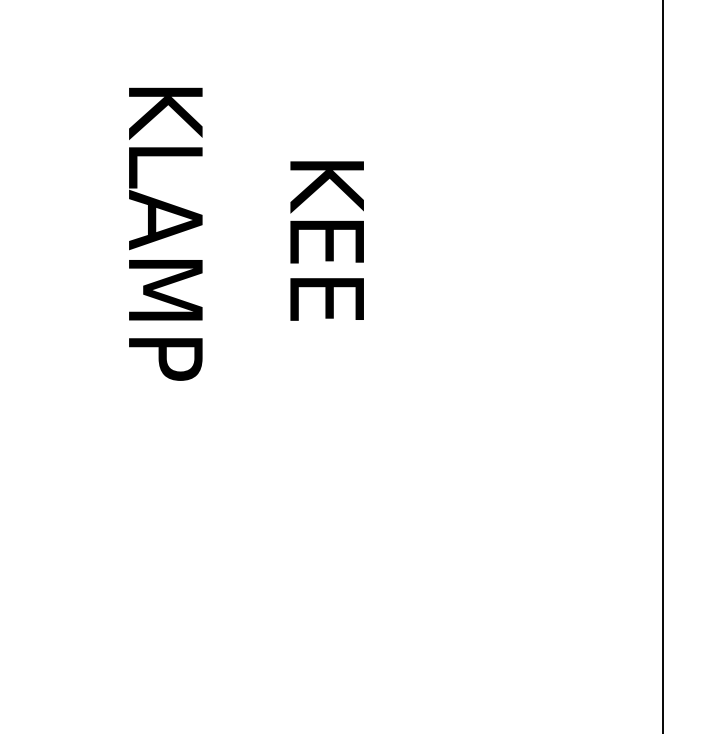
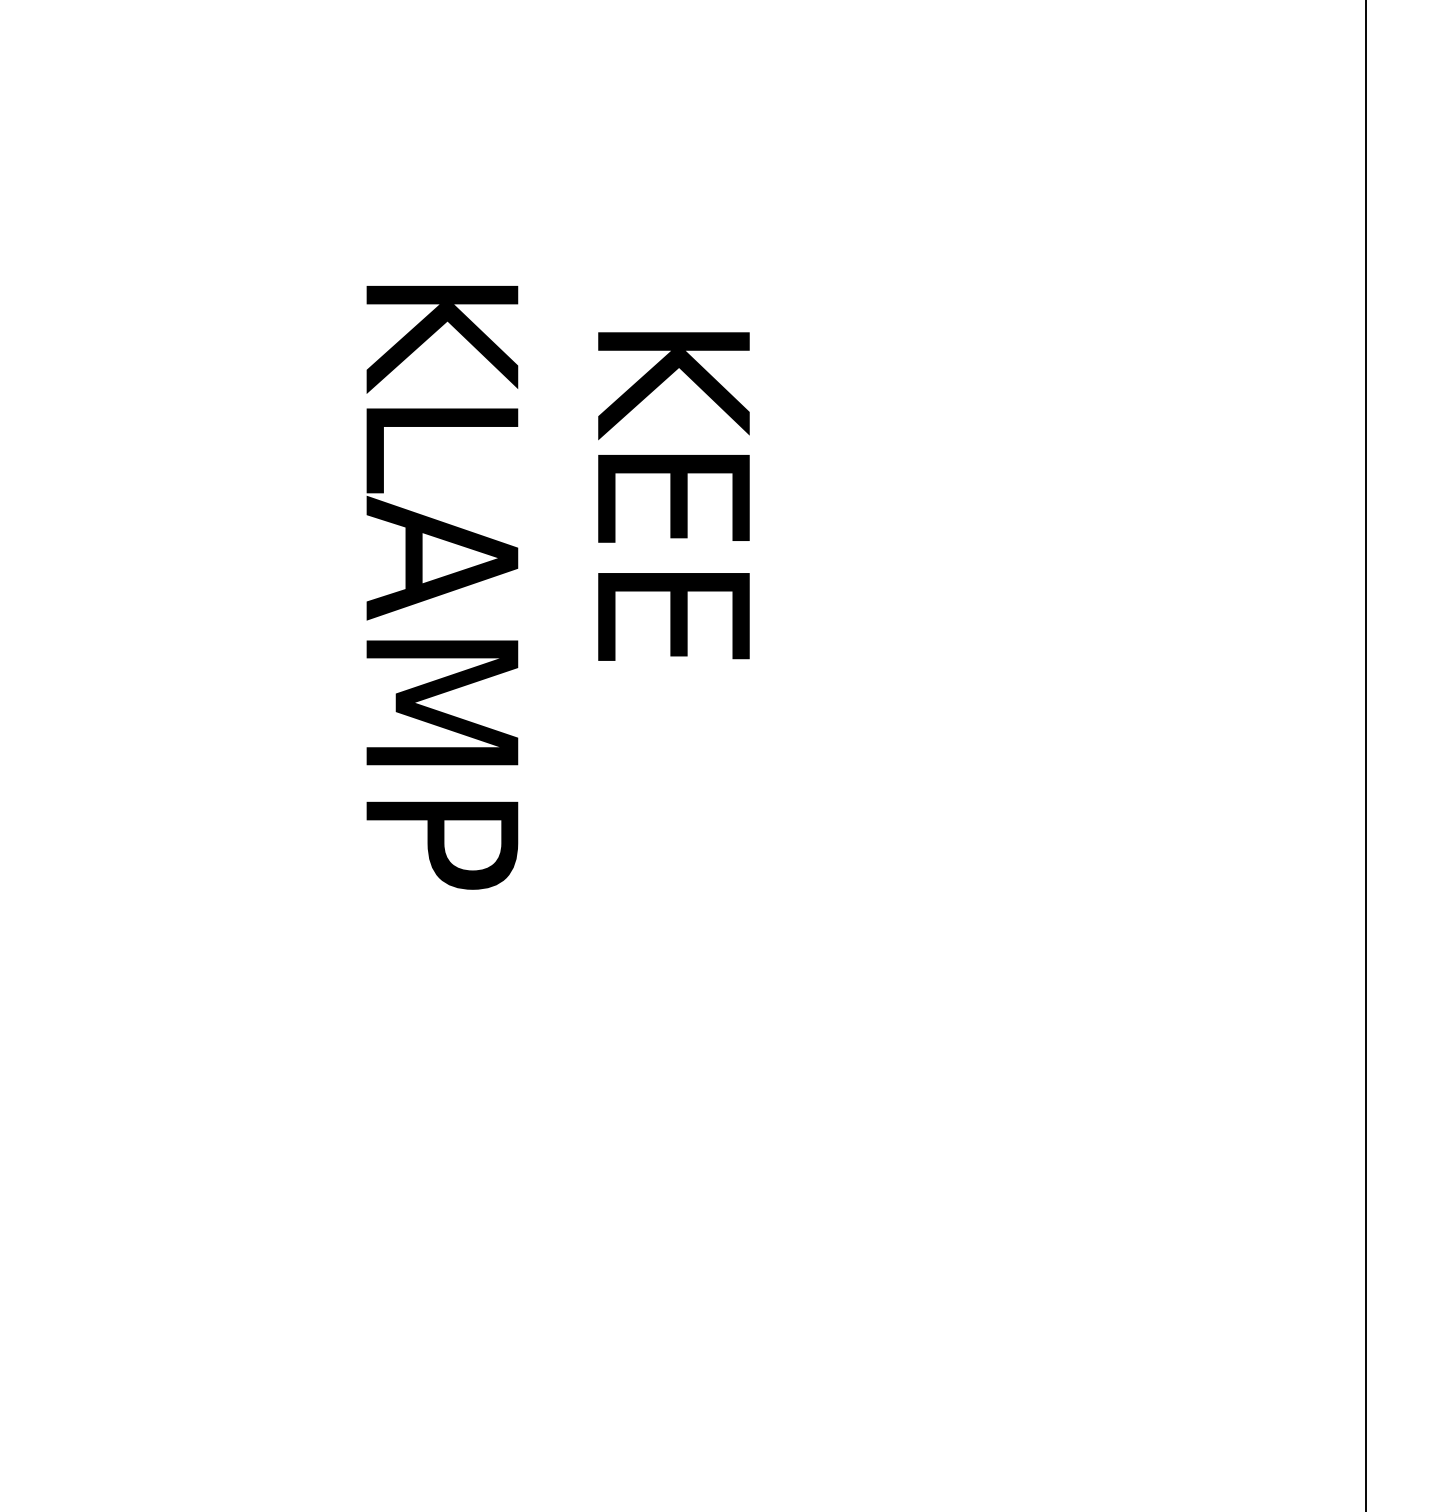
text: (165, 233) -> (441, 586), moved

